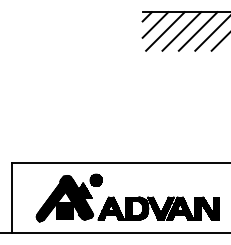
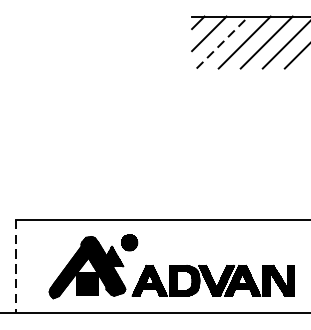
line: (165, 31) -> (222, 42), solid -> dashed
line: (11, 198) -> (15, 267), solid -> dashed

